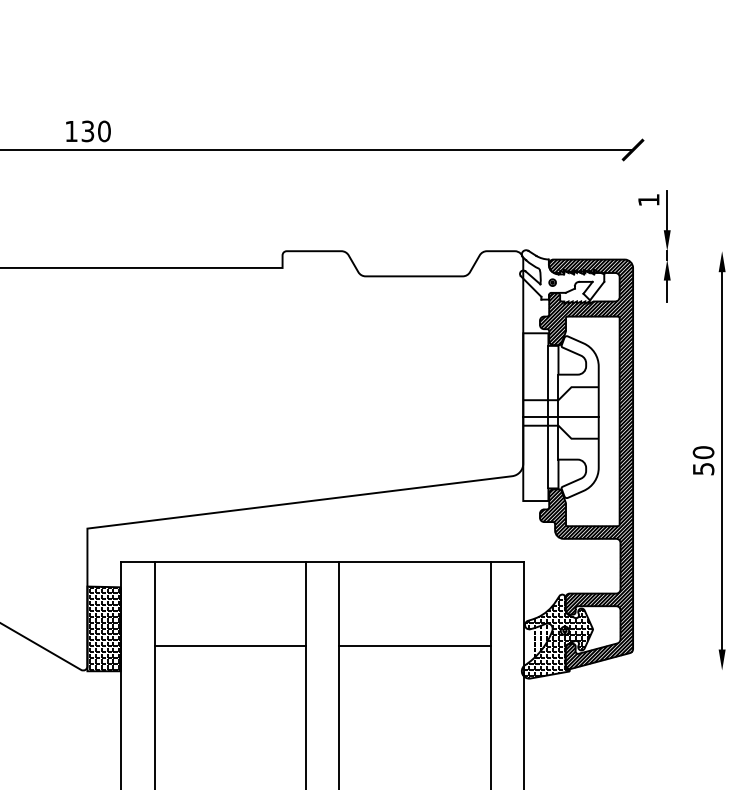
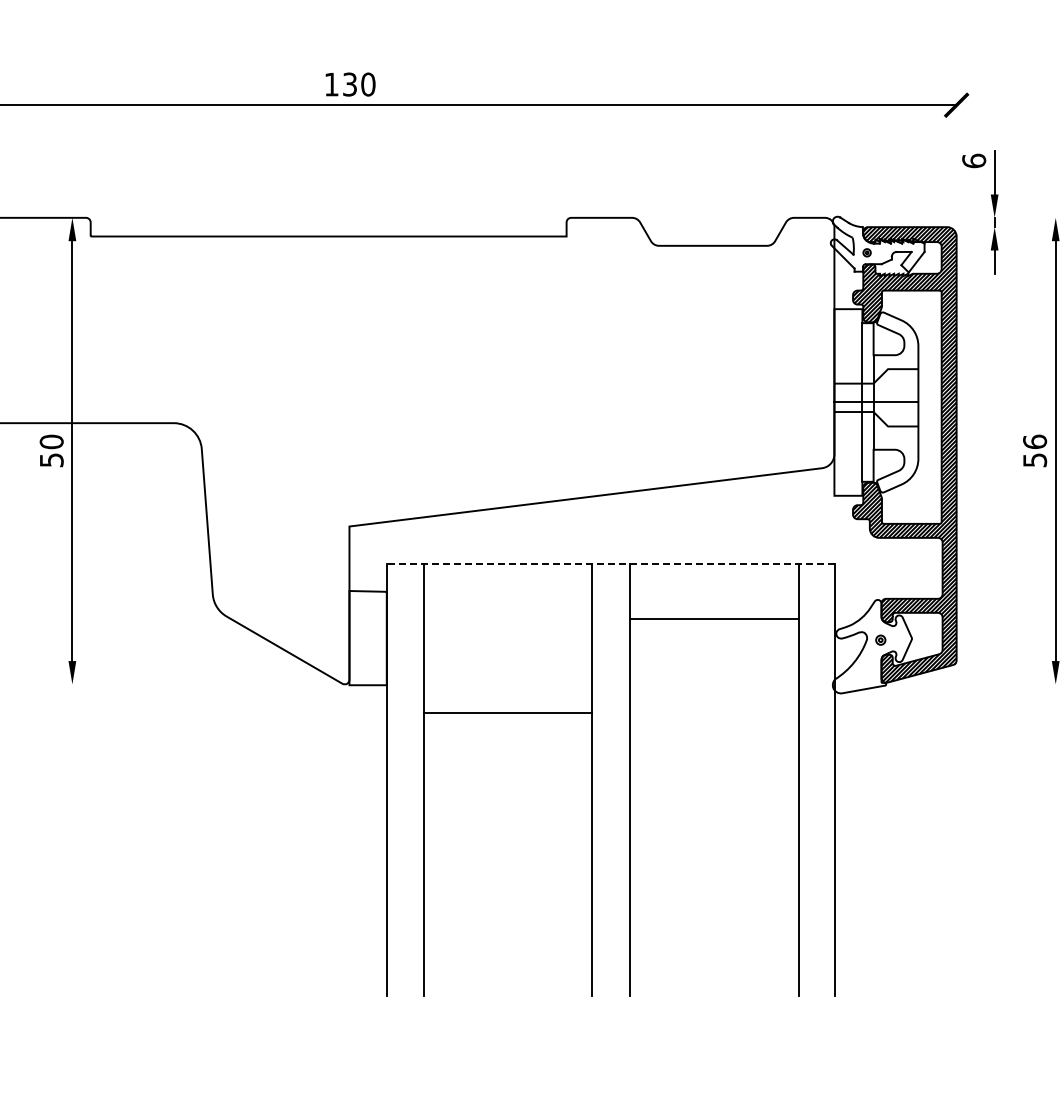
text: (649, 199) -> (974, 160), 1 -> 6
text: (703, 452) -> (1034, 441), 50 -> 56
line: (322, 561) -> (610, 563), solid -> dashed
hatch: (103, 629) -> (367, 638), removed
hatch: (556, 636) -> (871, 646), removed
line: (230, 646) -> (508, 713), moved
line: (414, 646) -> (713, 619), moved

